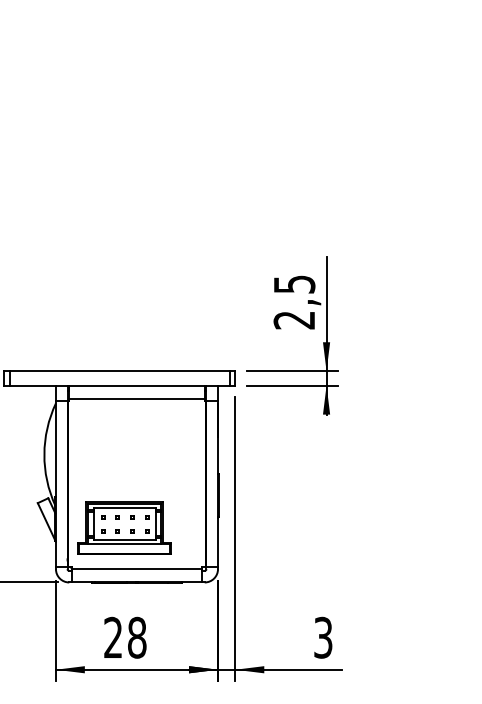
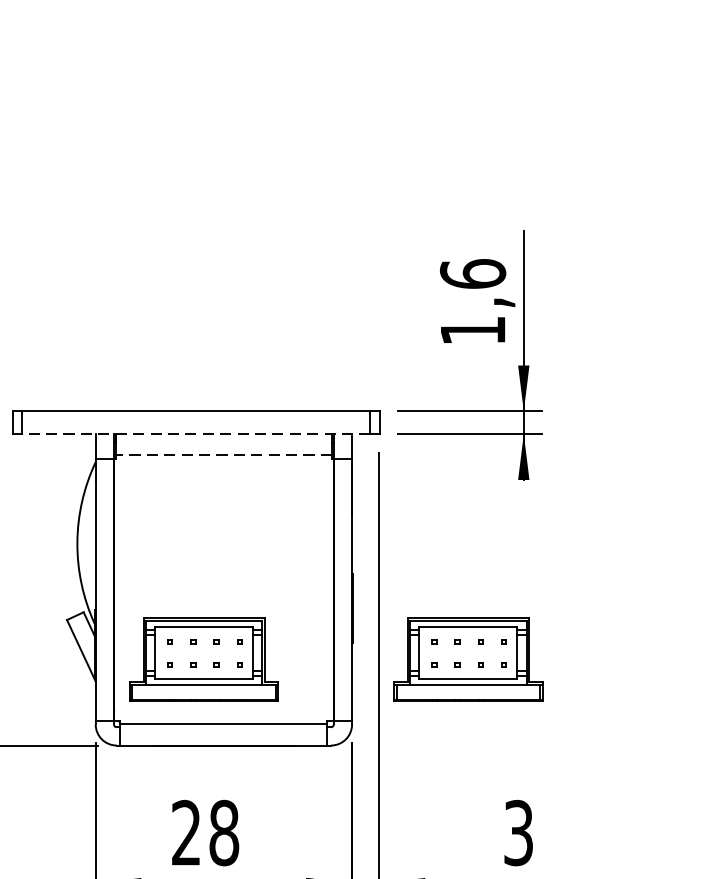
text: (294, 302) -> (473, 302), 2,5 -> 1,6
line: (119, 385) -> (196, 433), solid -> dashed
line: (136, 399) -> (223, 456), solid -> dashed
part: (291, 527) -> (468, 658), added

